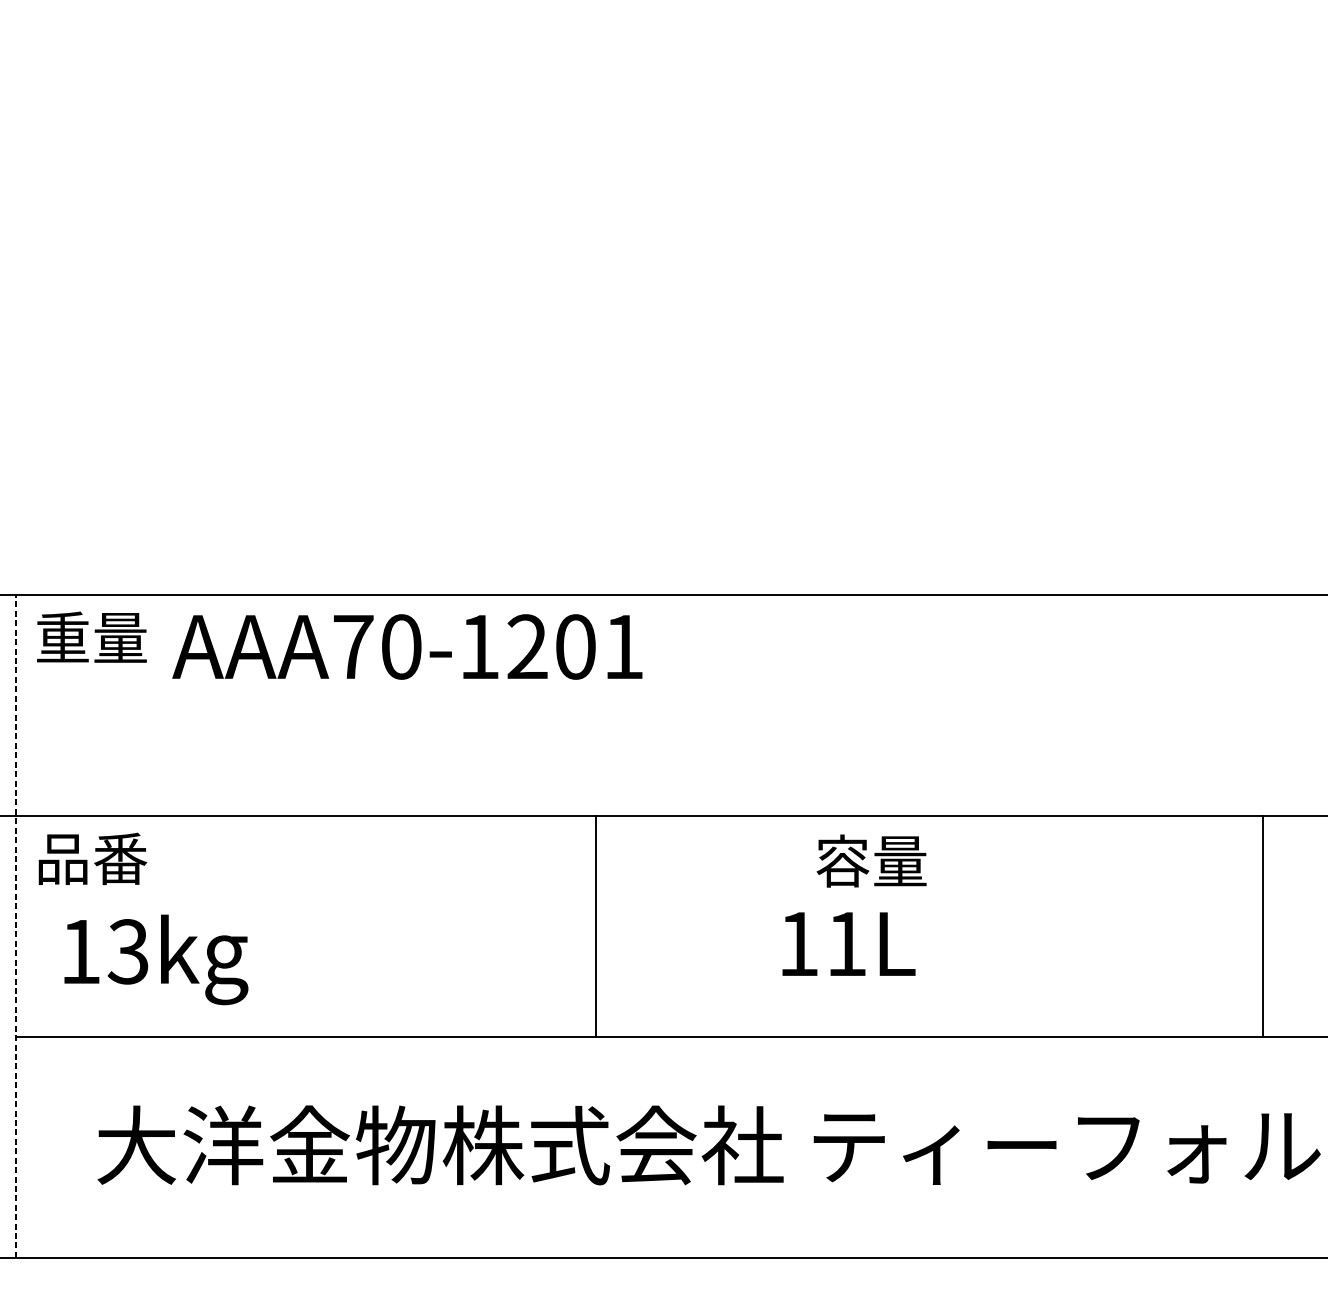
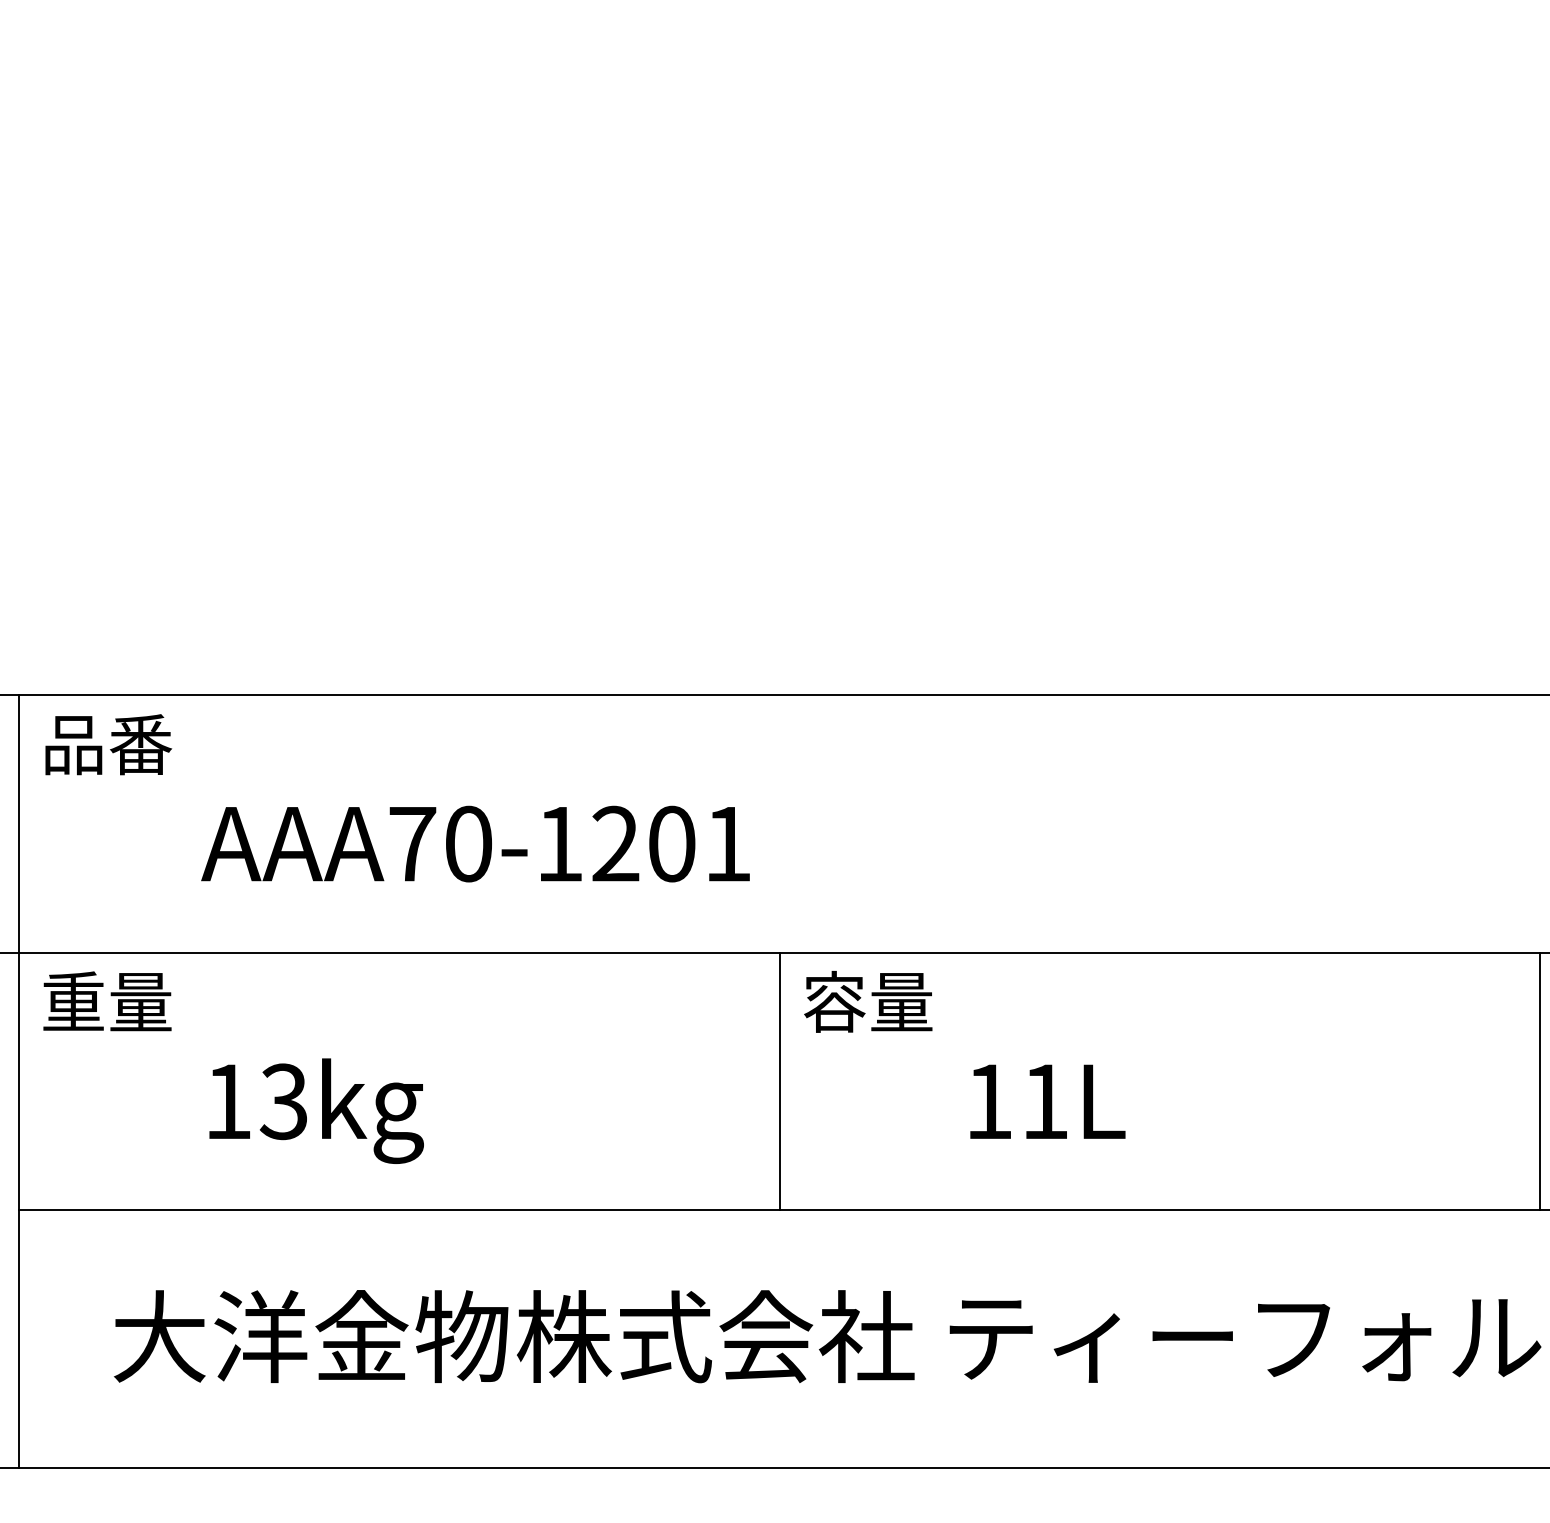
text: (91, 637) -> (107, 744), 重量 -> 品番
text: (407, 646) -> (475, 843), moved
text: (91, 858) -> (107, 1001), 品番 -> 重量
text: (871, 860) -> (868, 1001), moved
line: (15, 925) -> (18, 1080), dashed -> solid
line: (595, 926) -> (779, 1081), moved
line: (1262, 926) -> (1540, 1081), moved
text: (848, 943) -> (1047, 1101), moved
text: (156, 959) -> (316, 1110), moved

